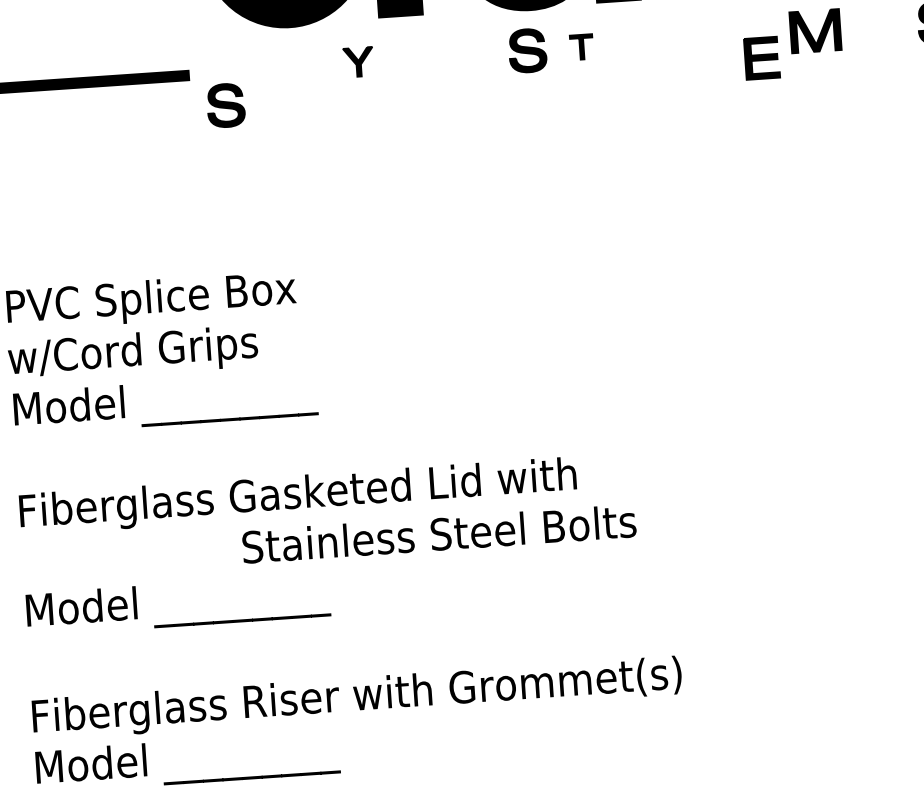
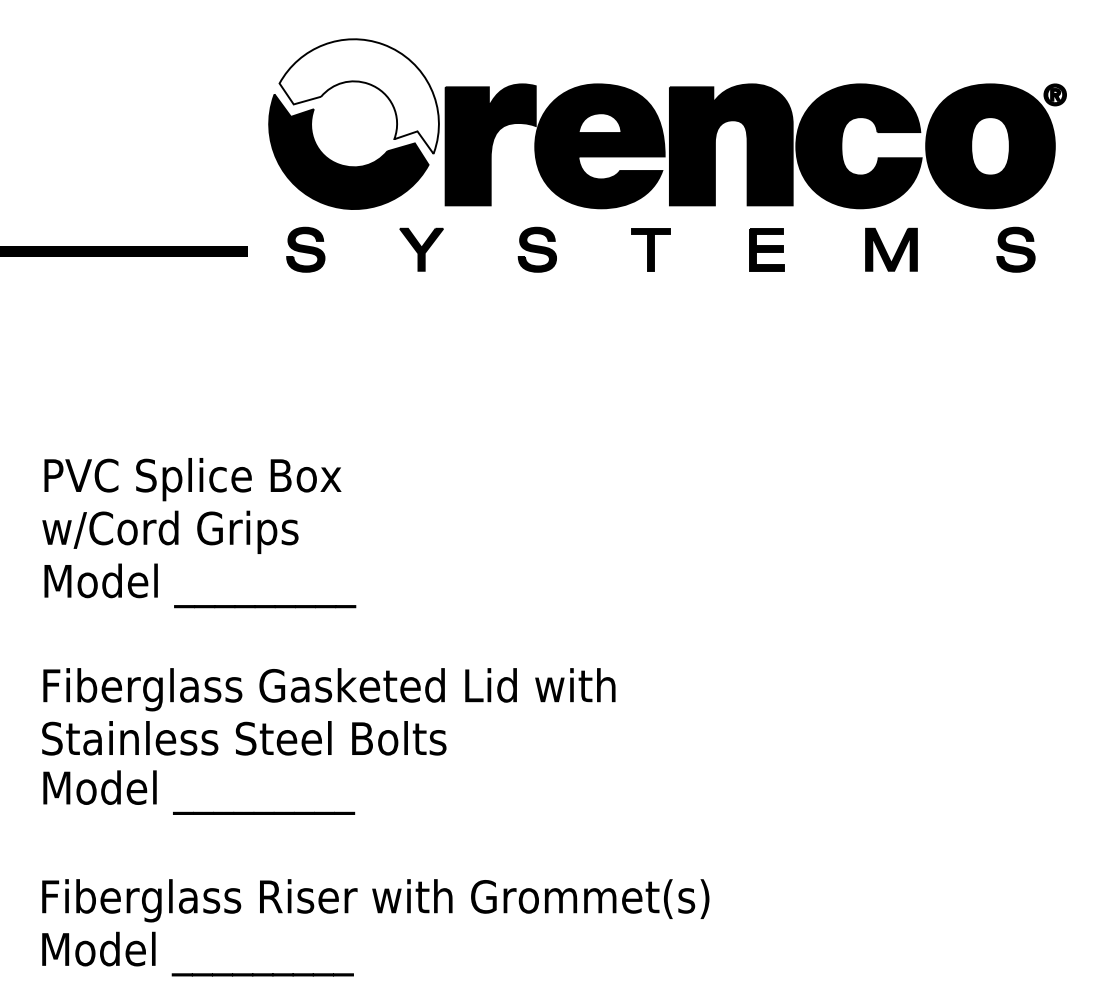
part: (581, 46) -> (650, 249), size x1.67
part: (526, 50) -> (536, 249), moved
part: (761, 58) -> (766, 249), moved
part: (358, 62) -> (421, 249), size x1.43
part: (225, 105) -> (305, 249), moved
text: (439, 534) -> (244, 738), moved

